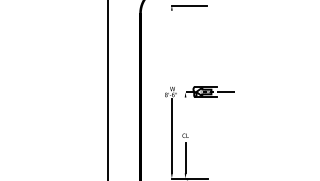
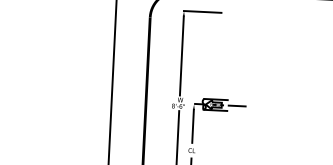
line: (171, 47) -> (181, 55), added
line: (185, 112) -> (193, 125), added

